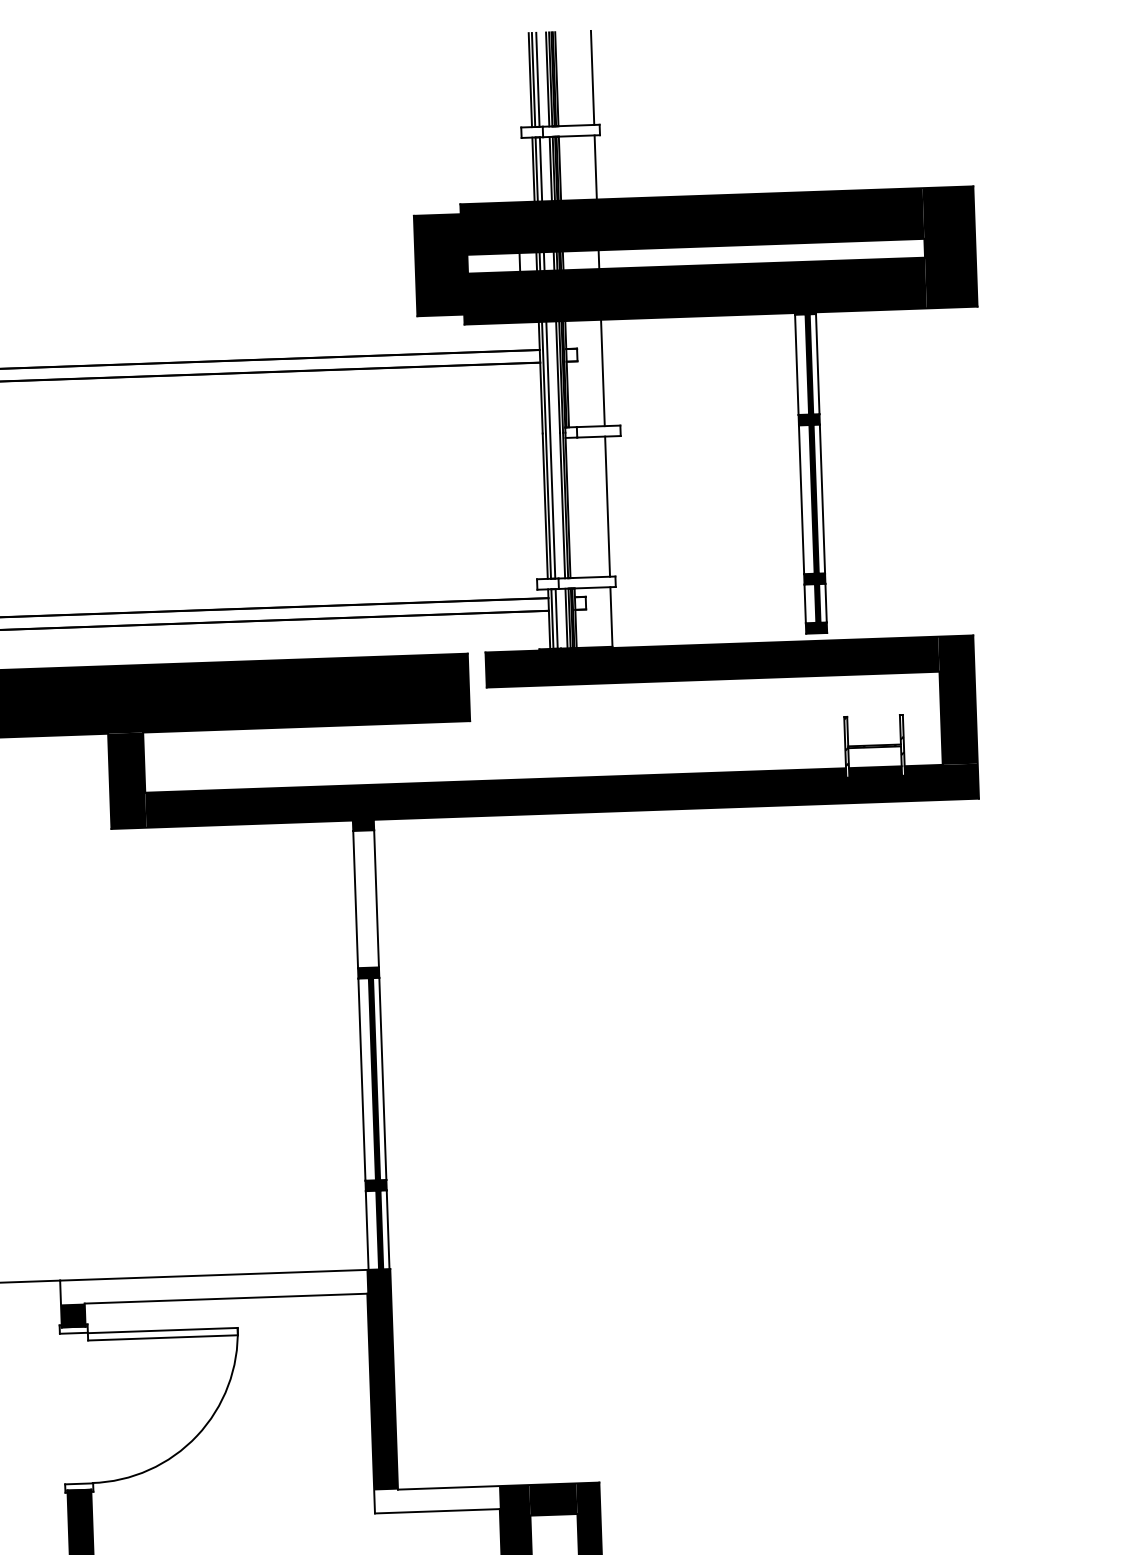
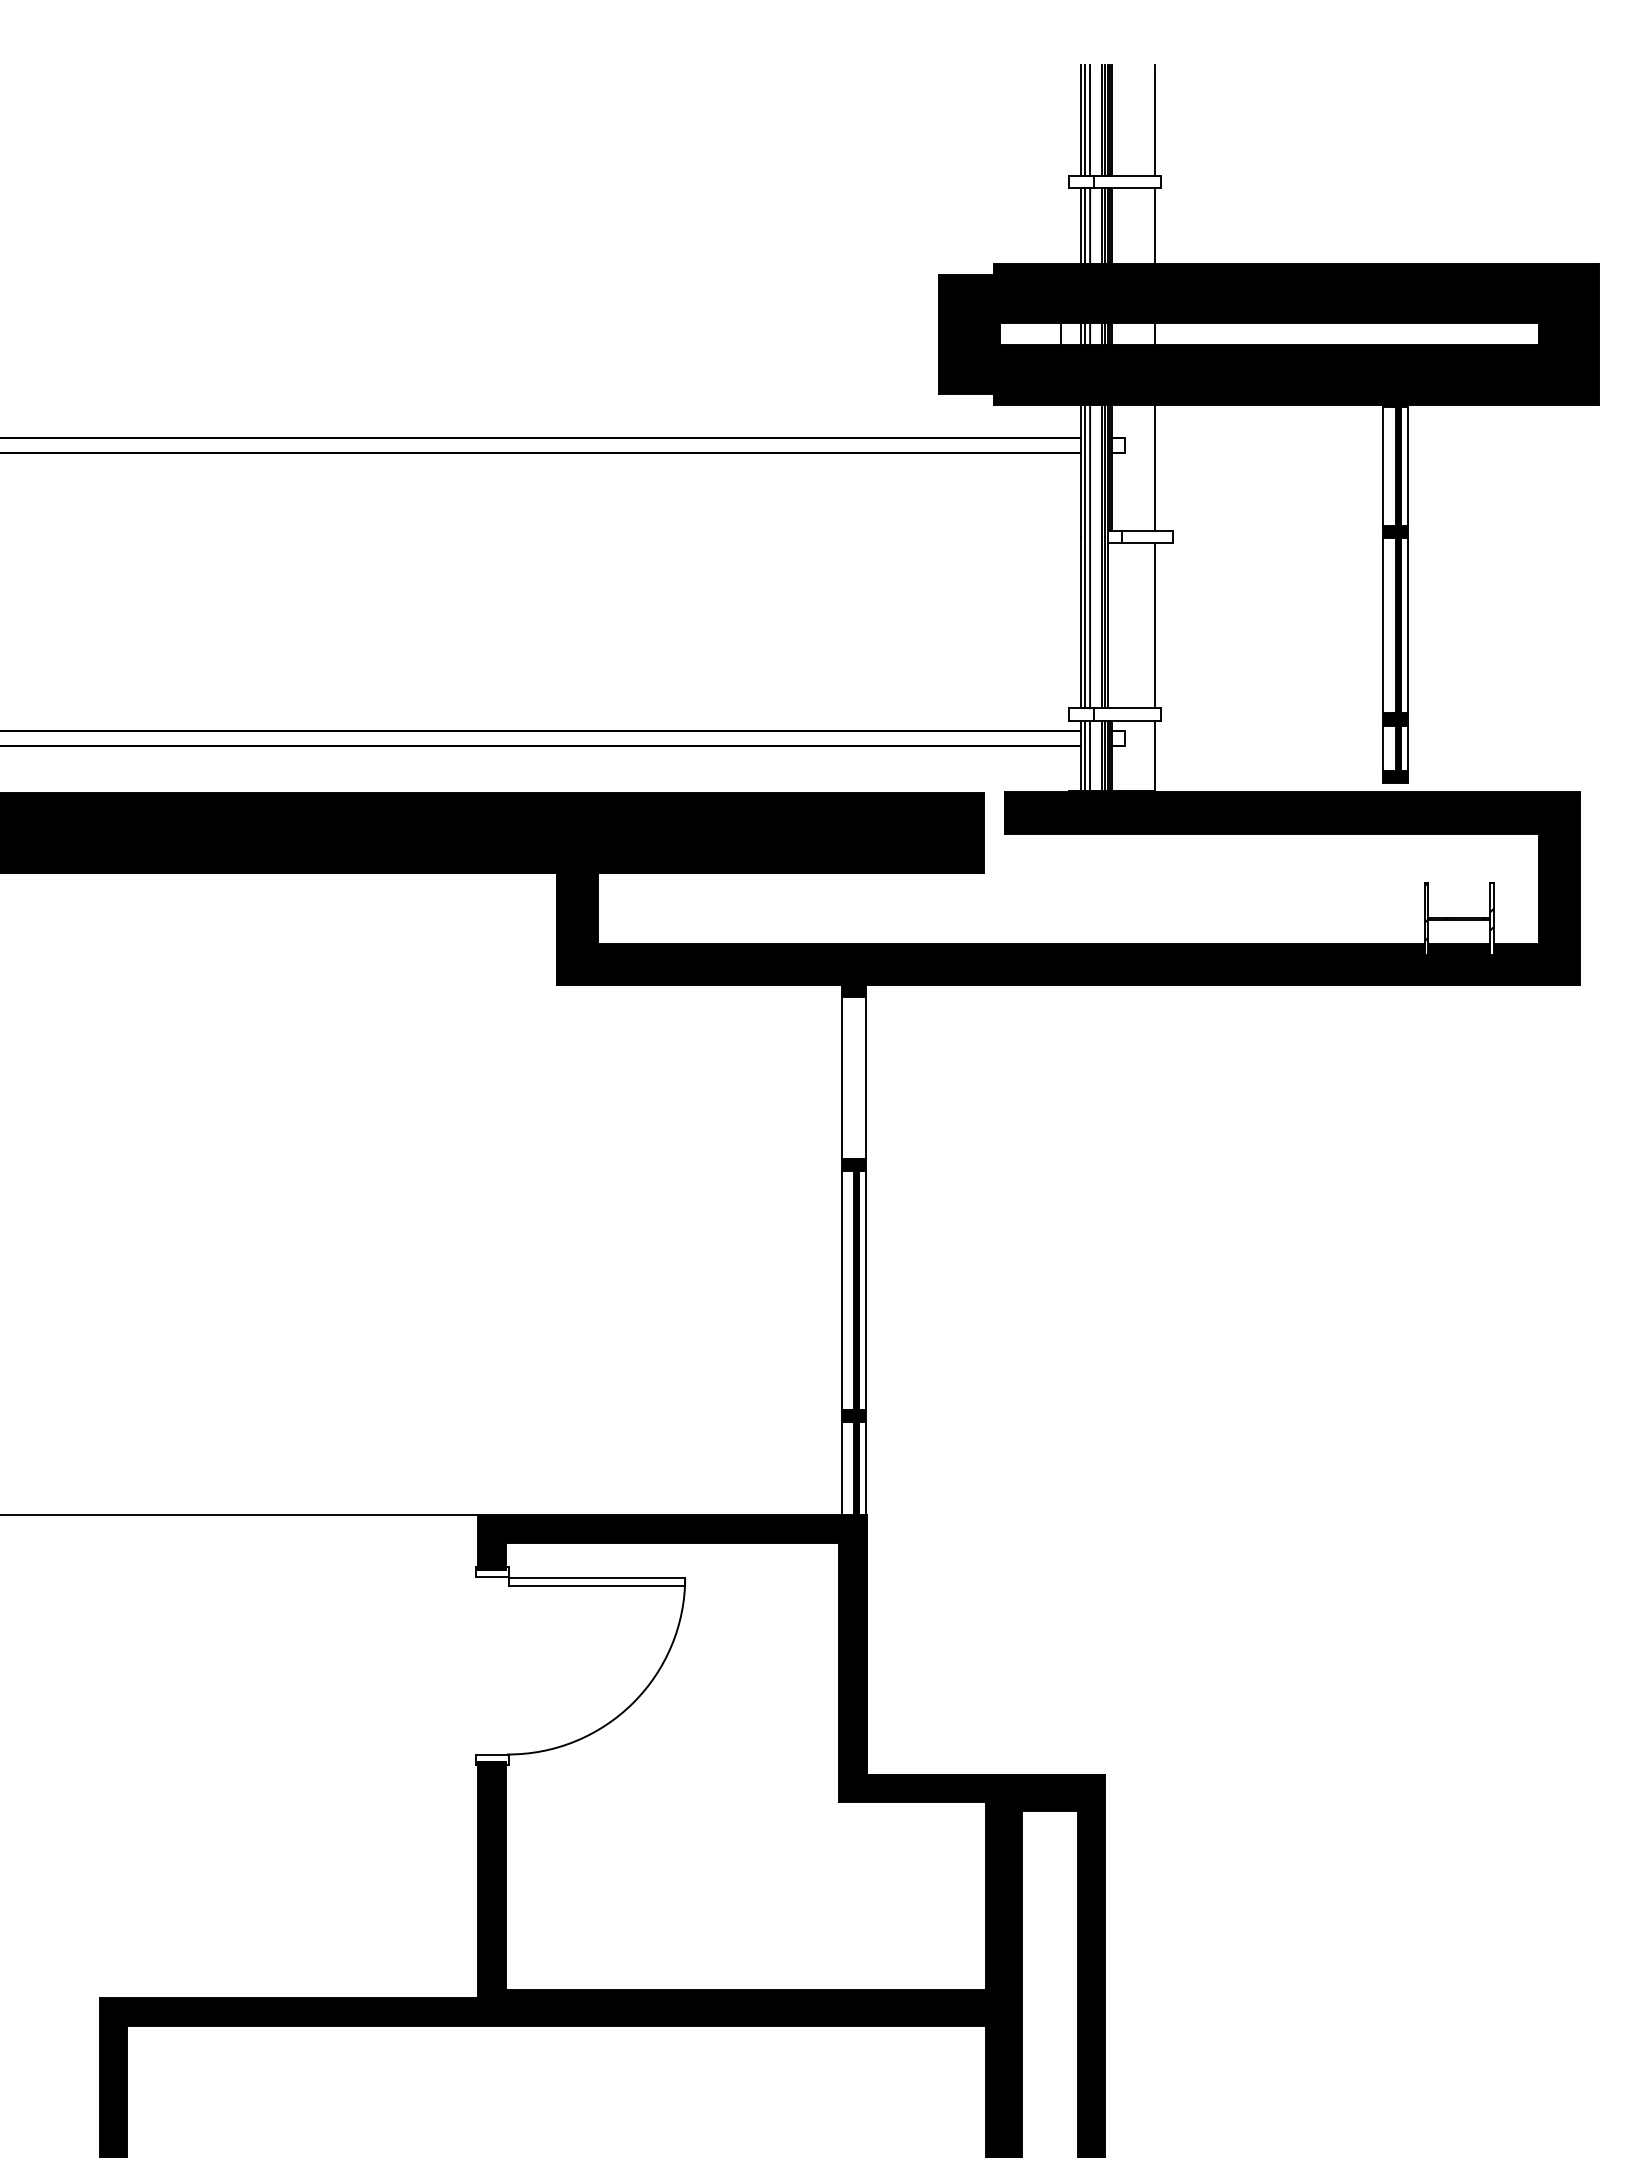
fill: (213, 1286) -> (658, 1528), added
fill: (436, 1499) -> (912, 1787), added

